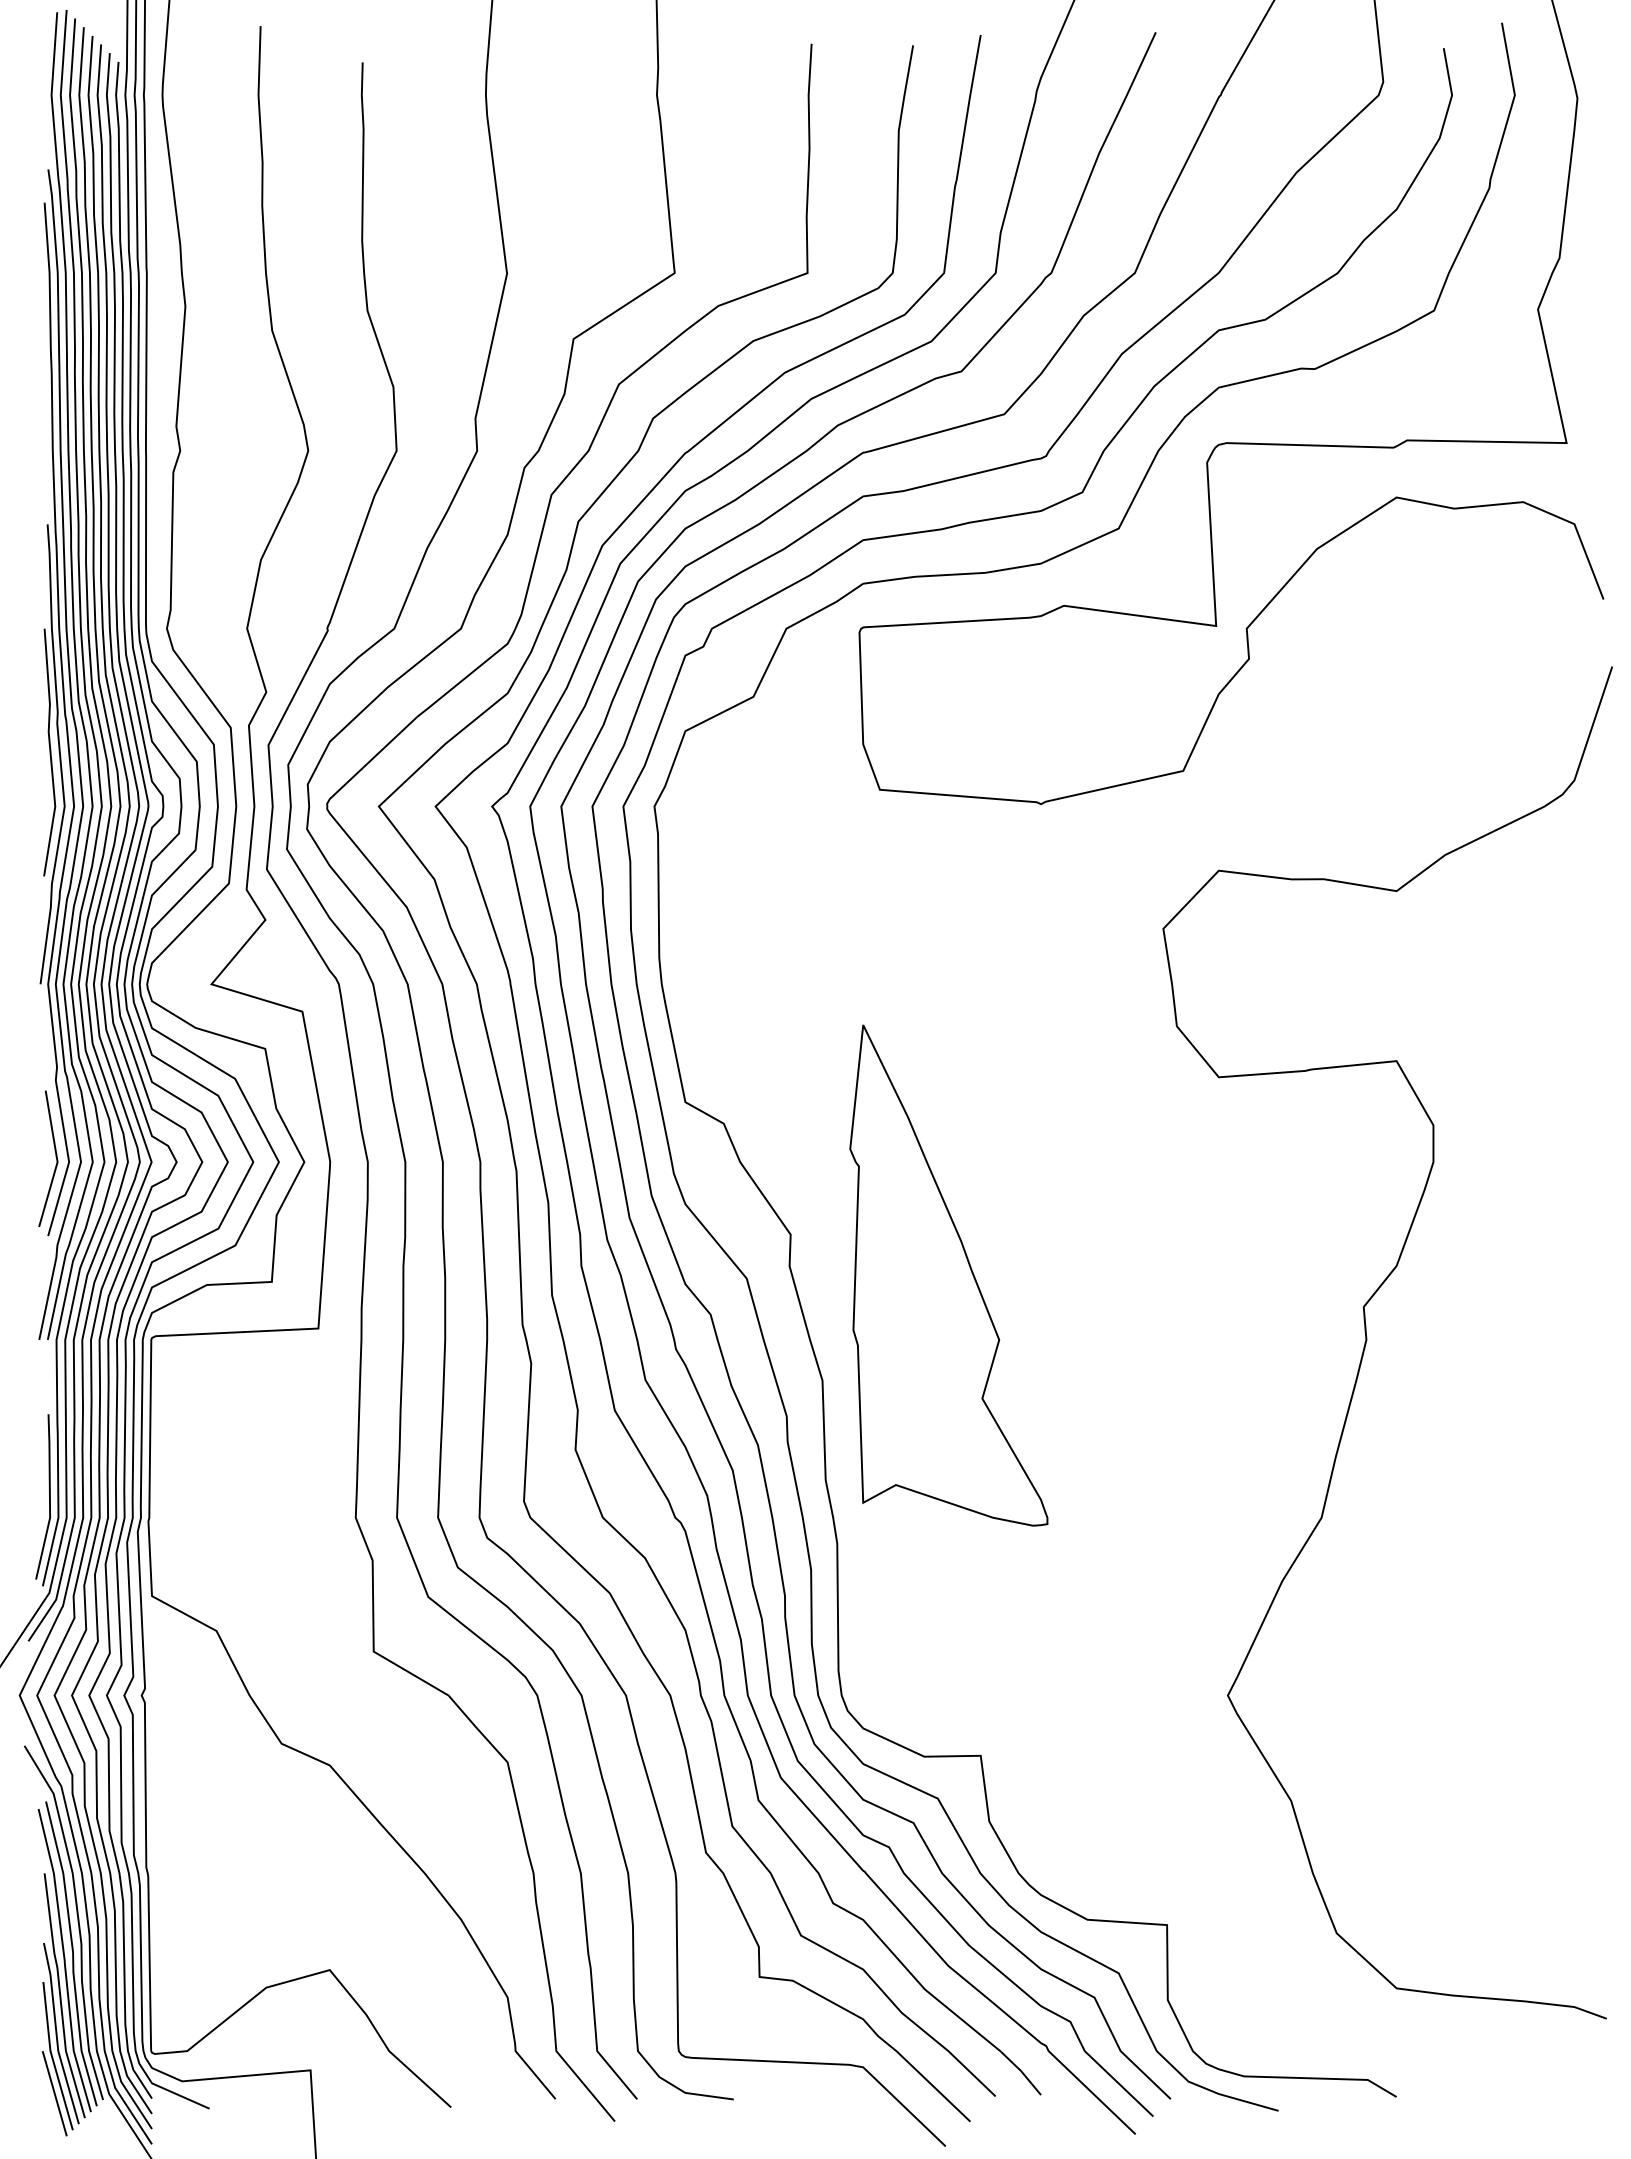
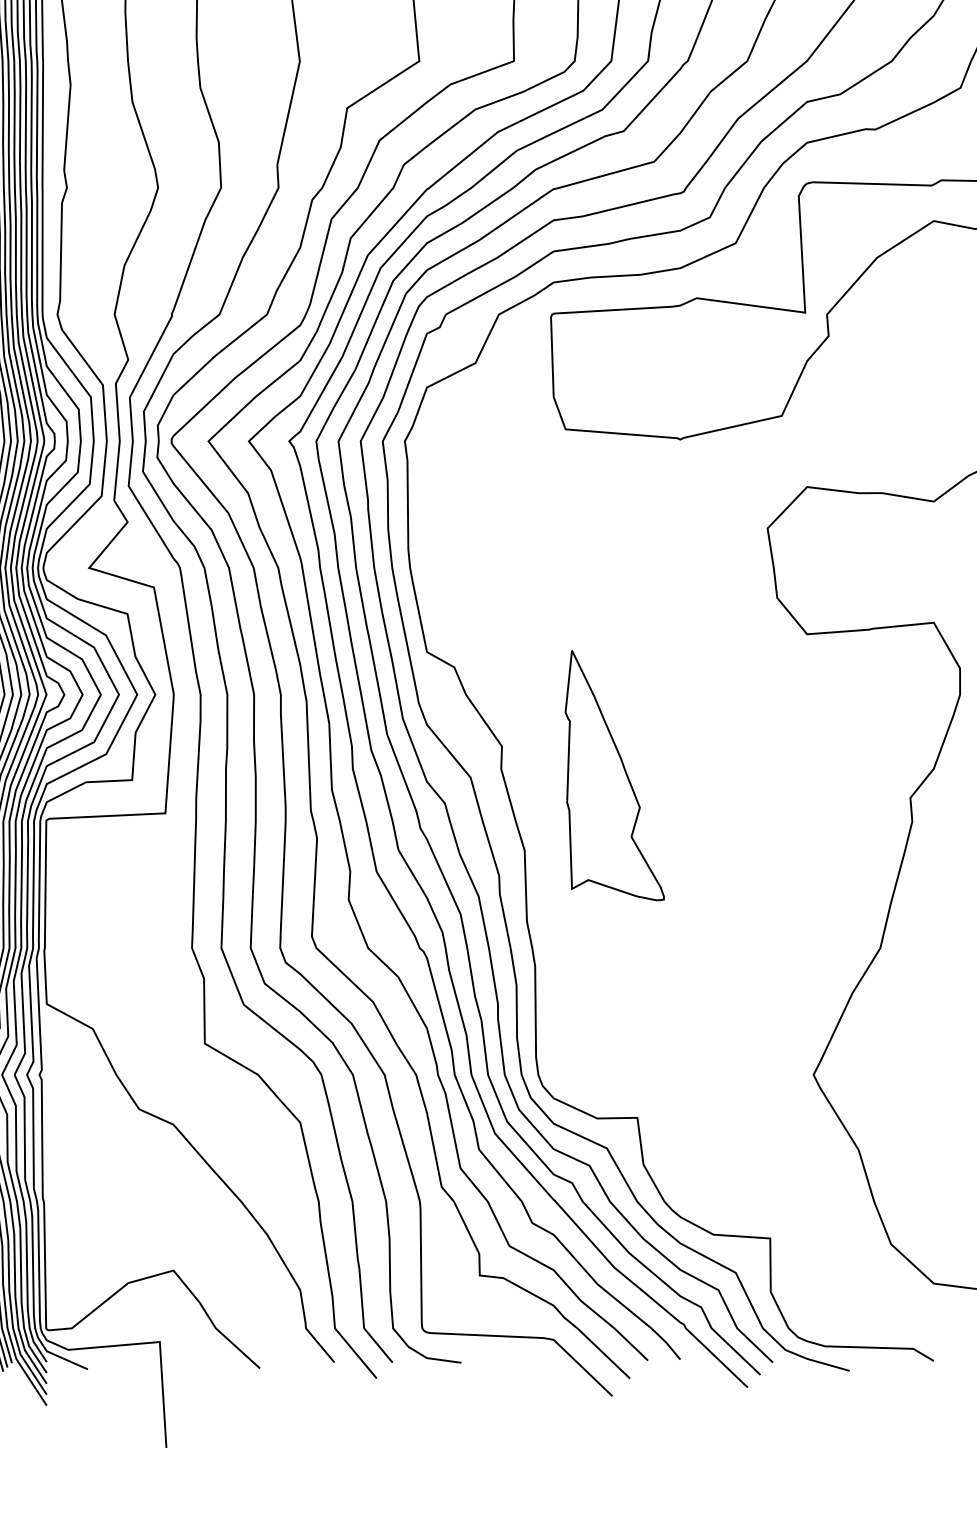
part: (948, 1275) -> (614, 775), size x0.7

